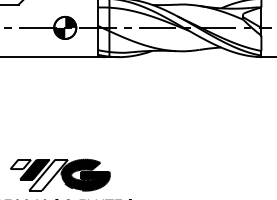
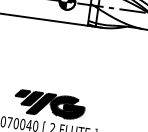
fill: (20, 164) -> (22, 93), added
fill: (48, 174) -> (41, 103), added

